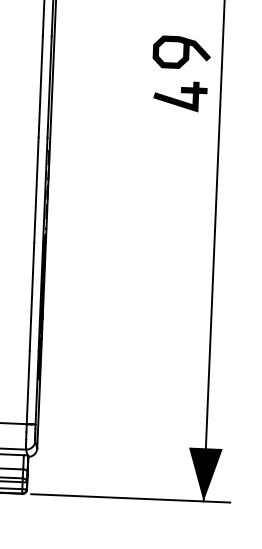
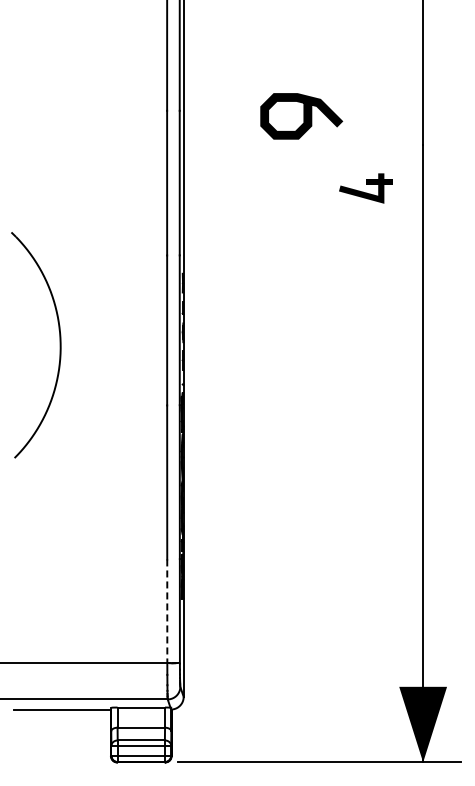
curve: (183, 52) -> (303, 116), moved
part: (180, 96) -> (365, 188), size x0.7
line: (28, 387) -> (167, 611), solid -> dashed

